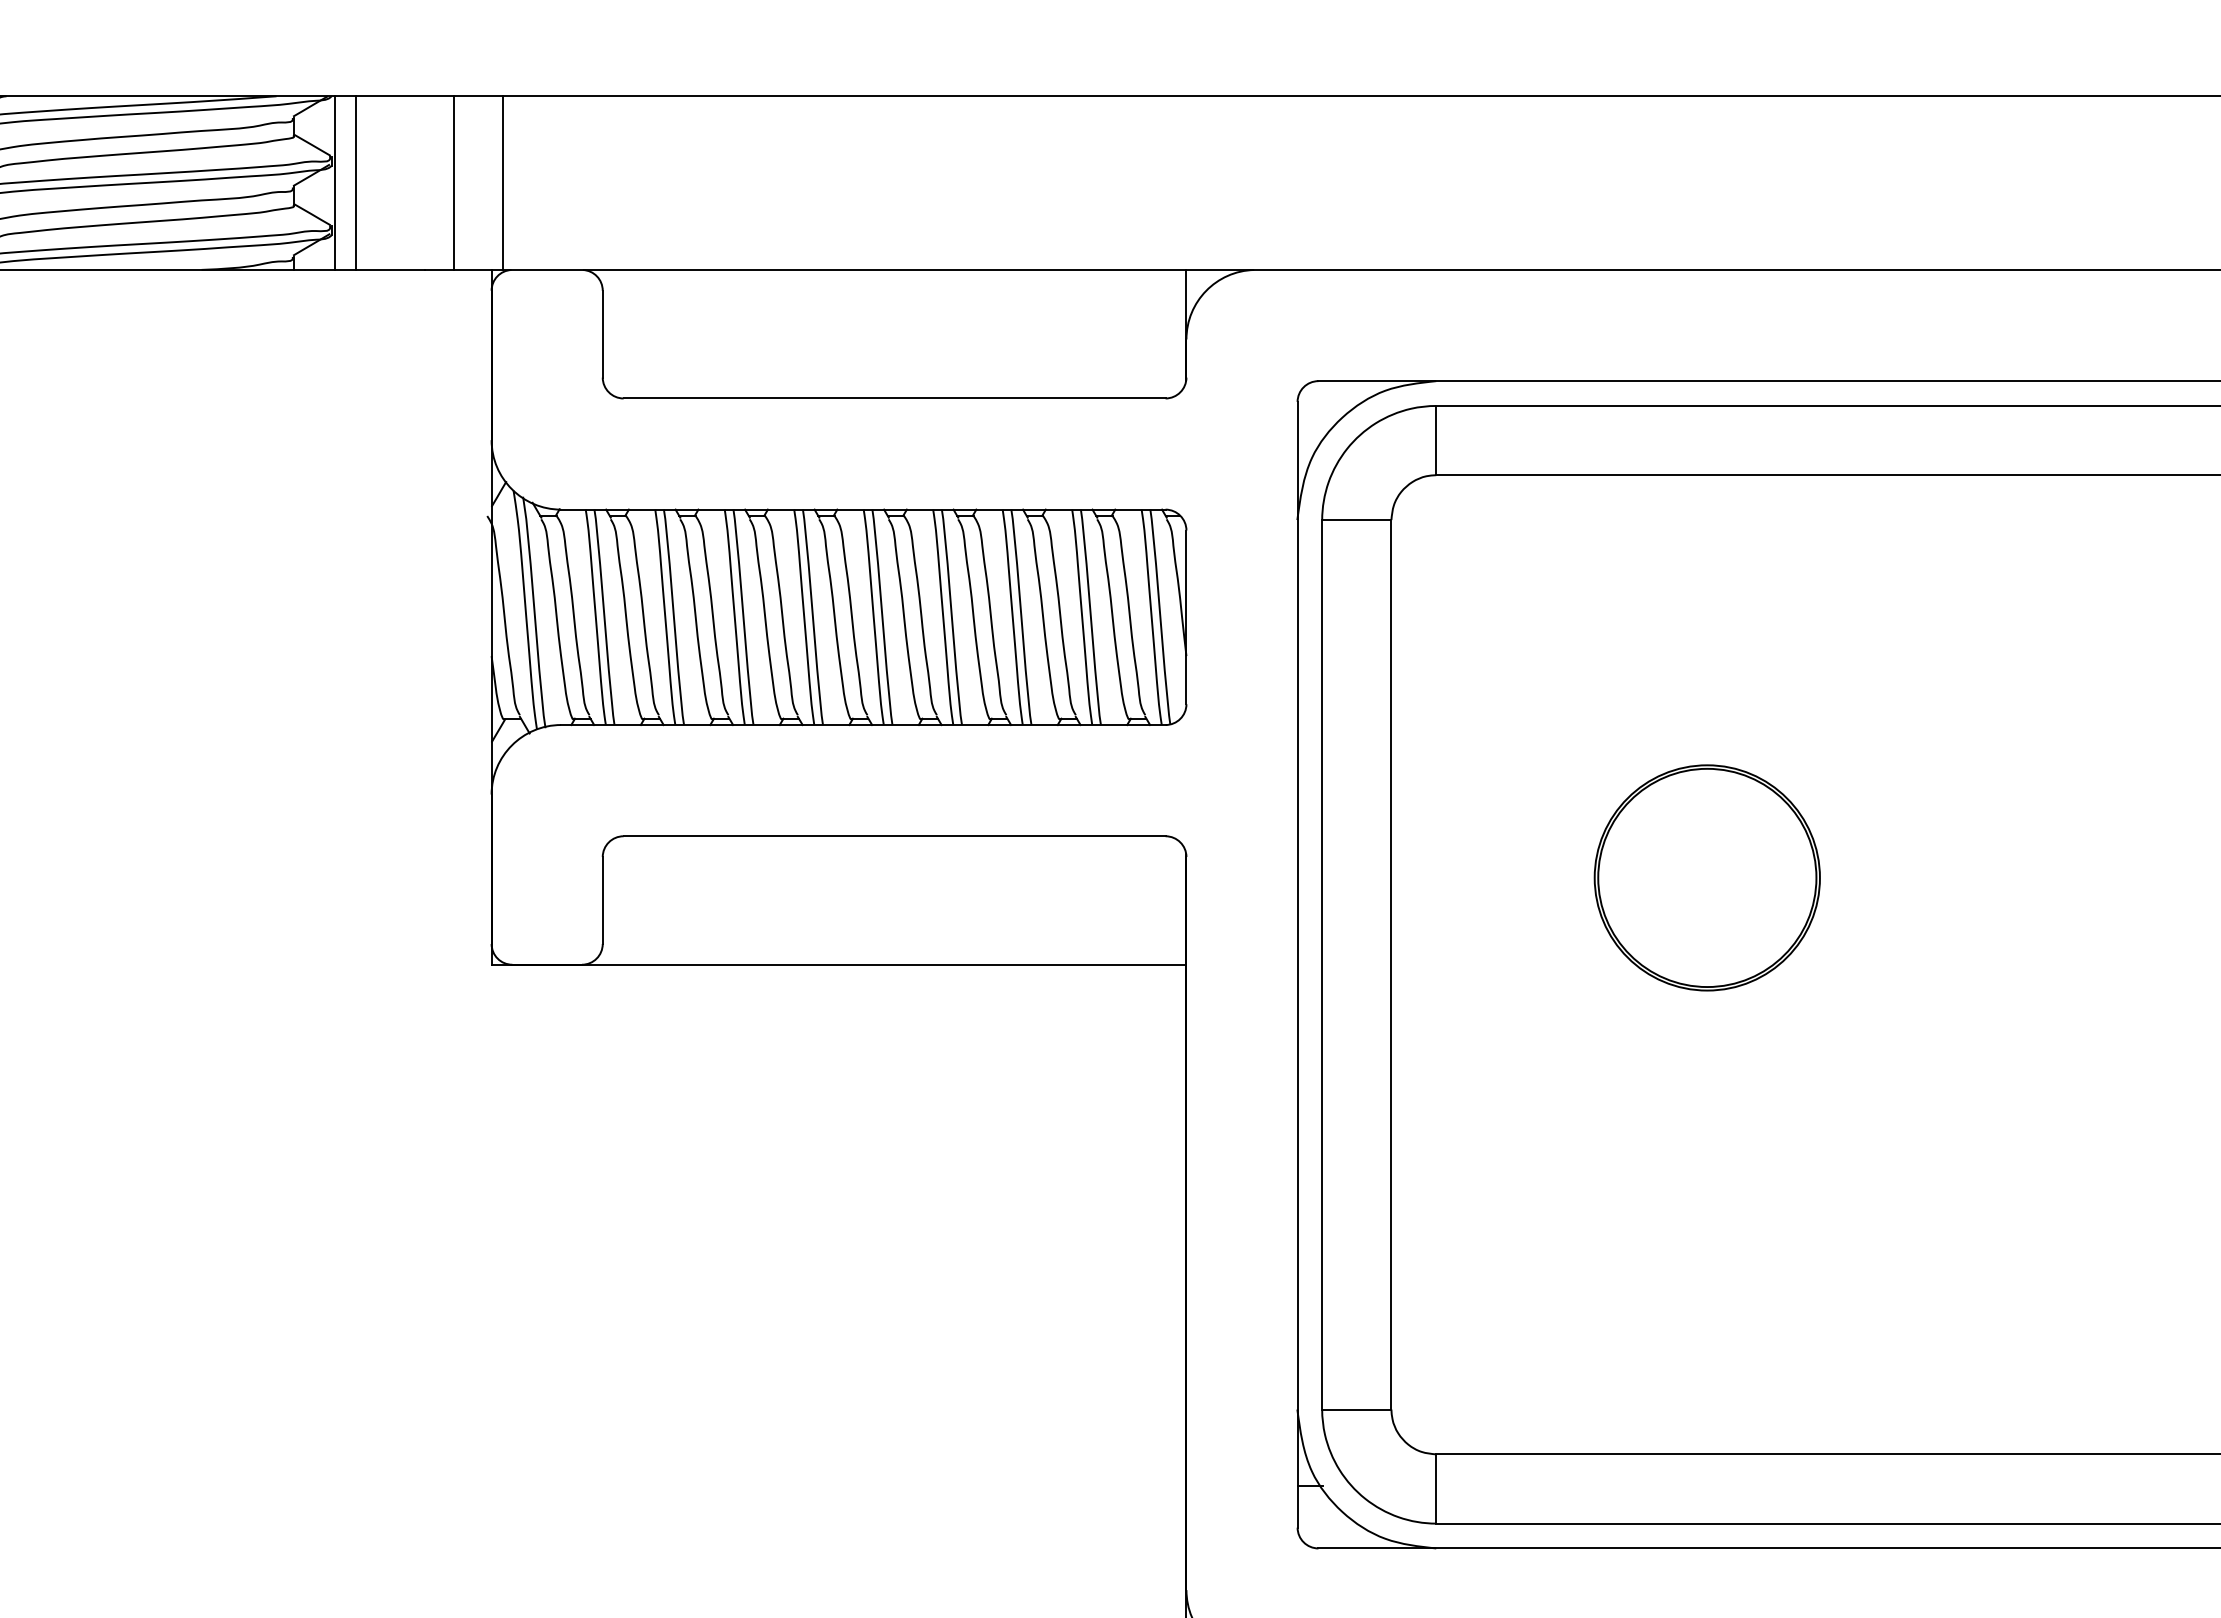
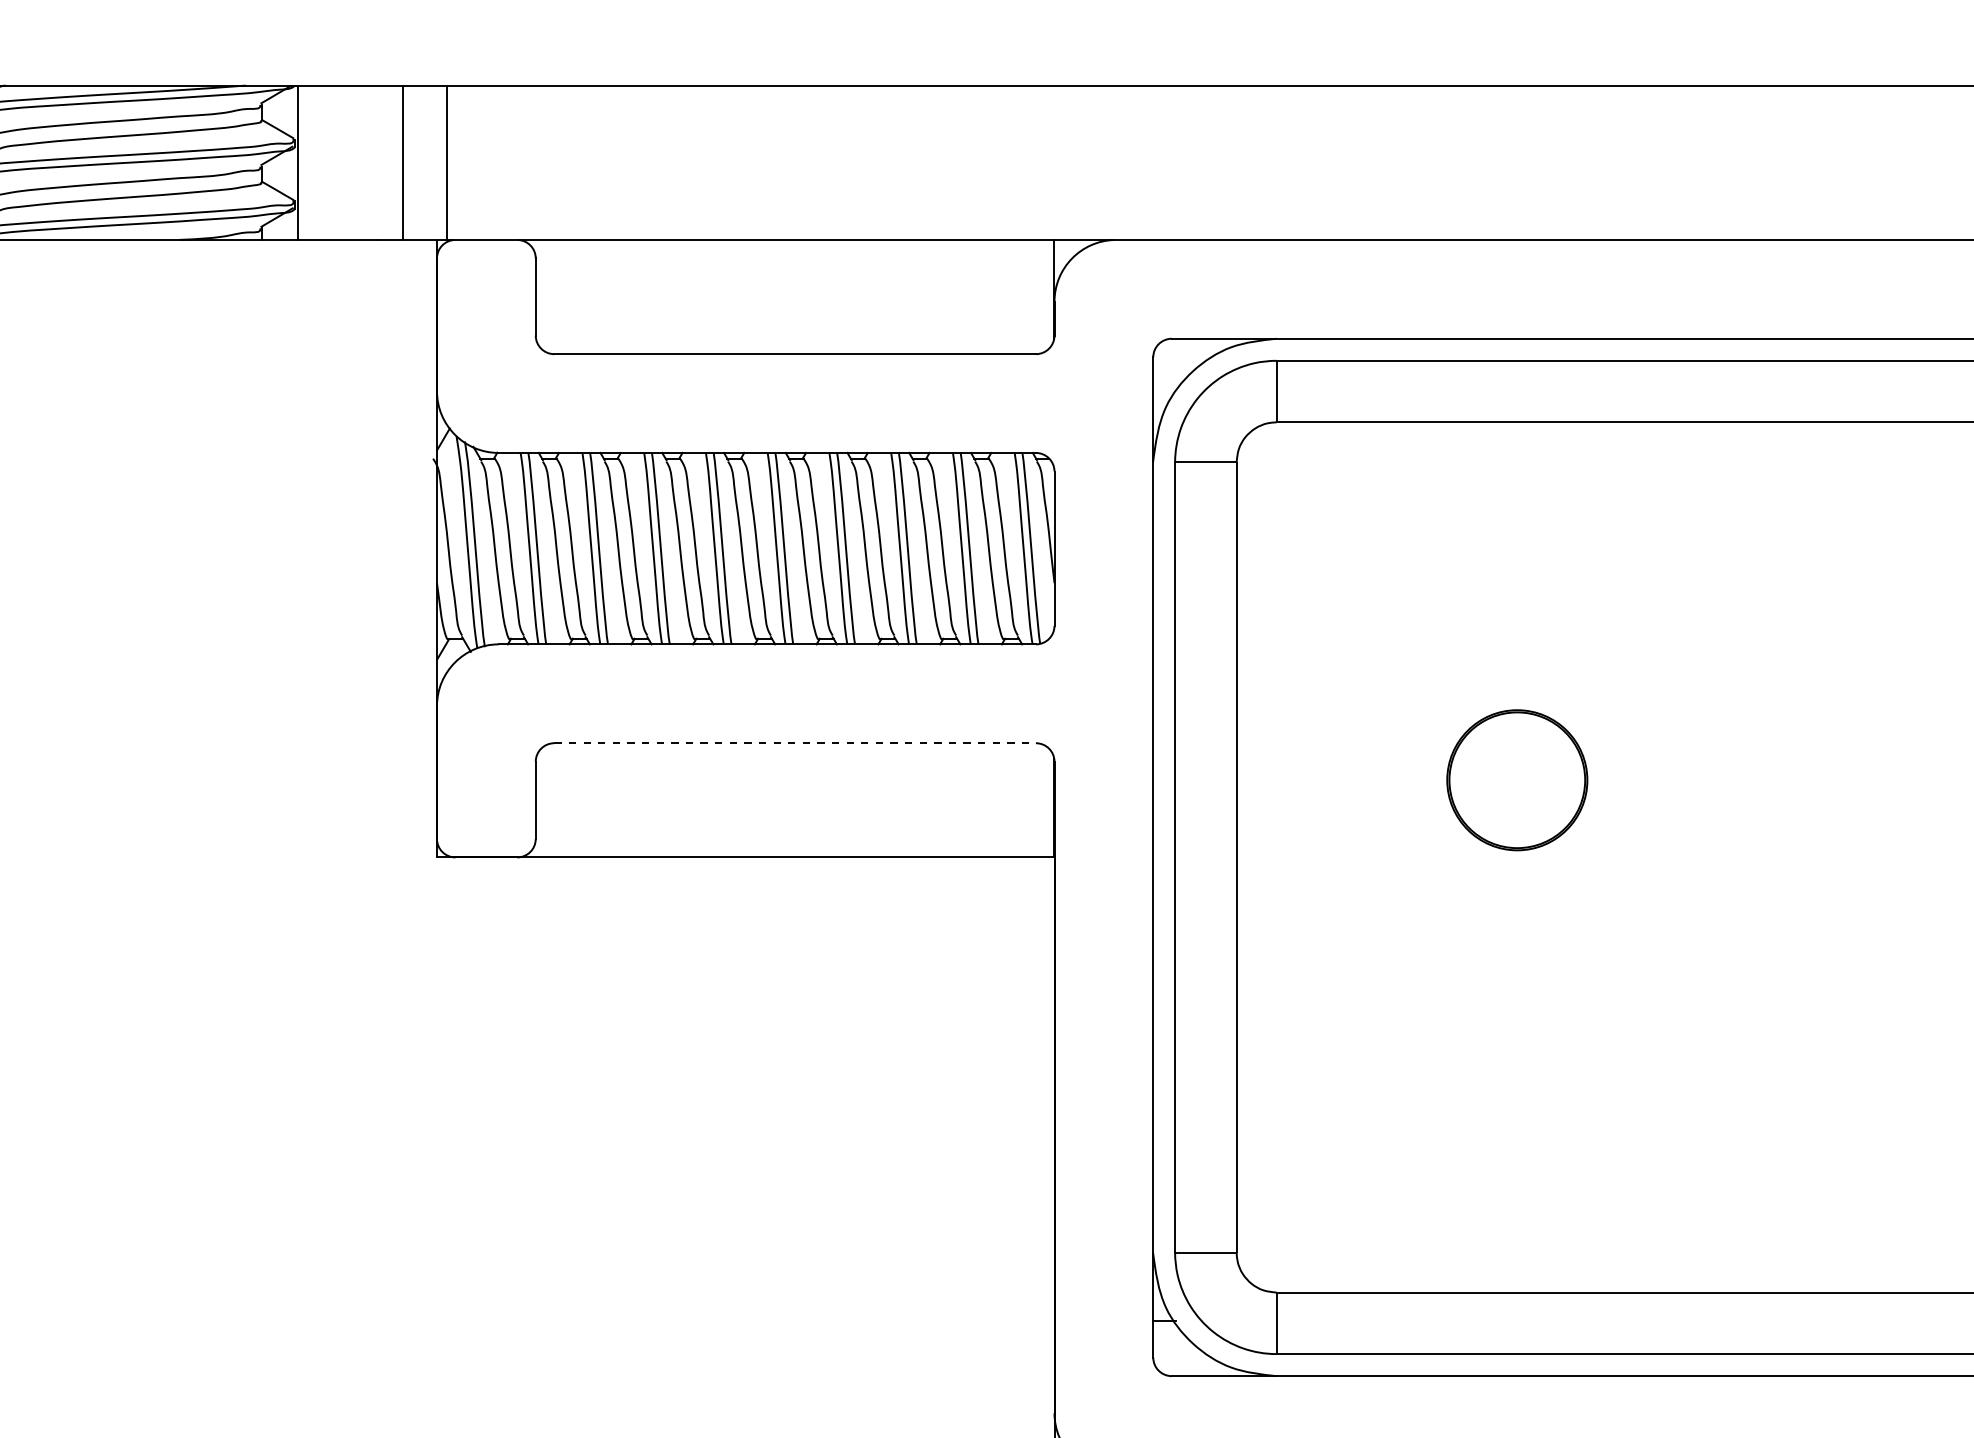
line: (355, 182) -> (316, 162), removed
line: (894, 836) -> (795, 743), solid -> dashed
part: (1706, 877) -> (1516, 779), size x0.7

